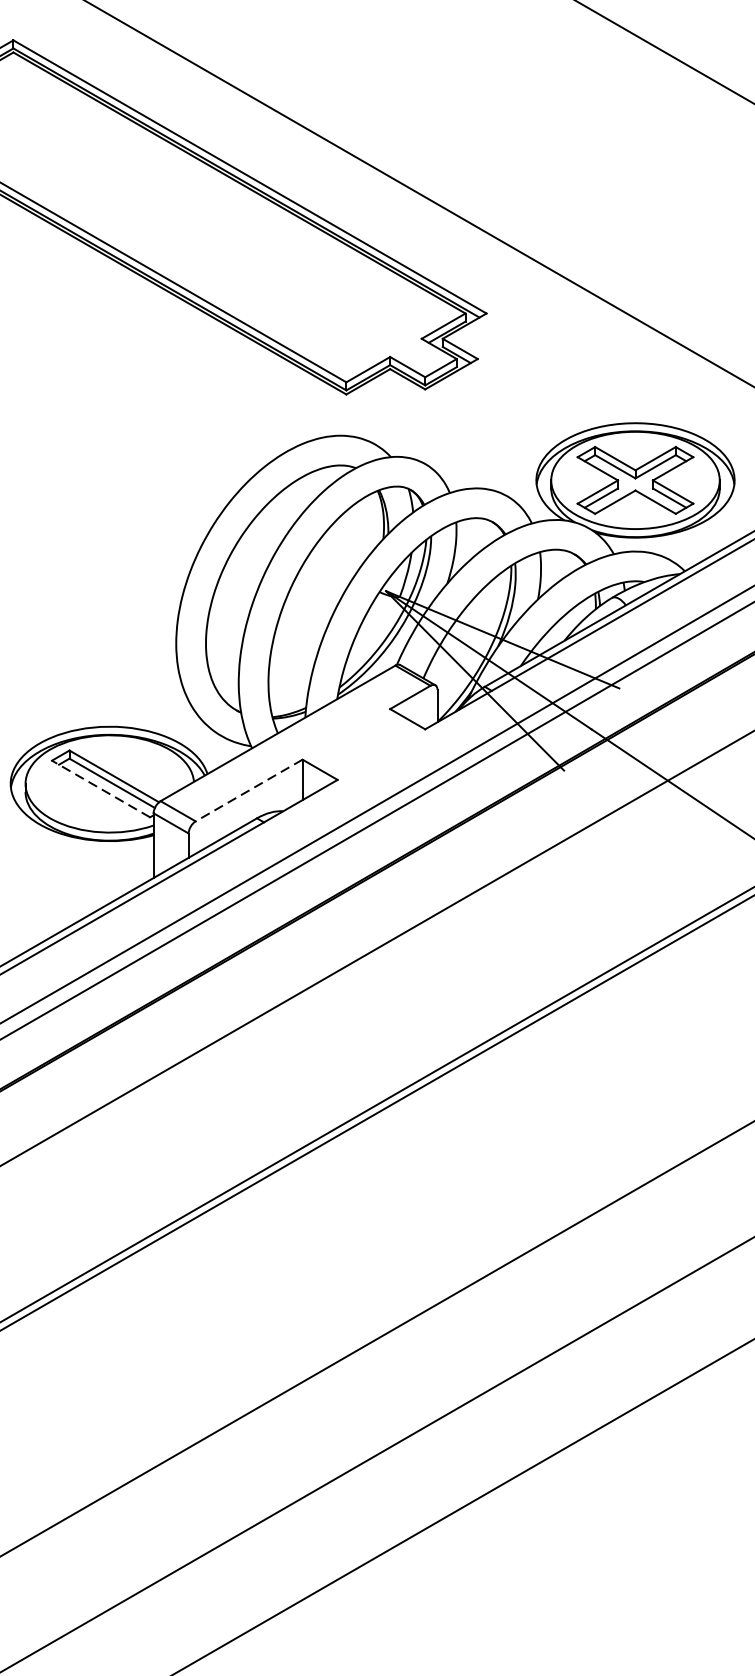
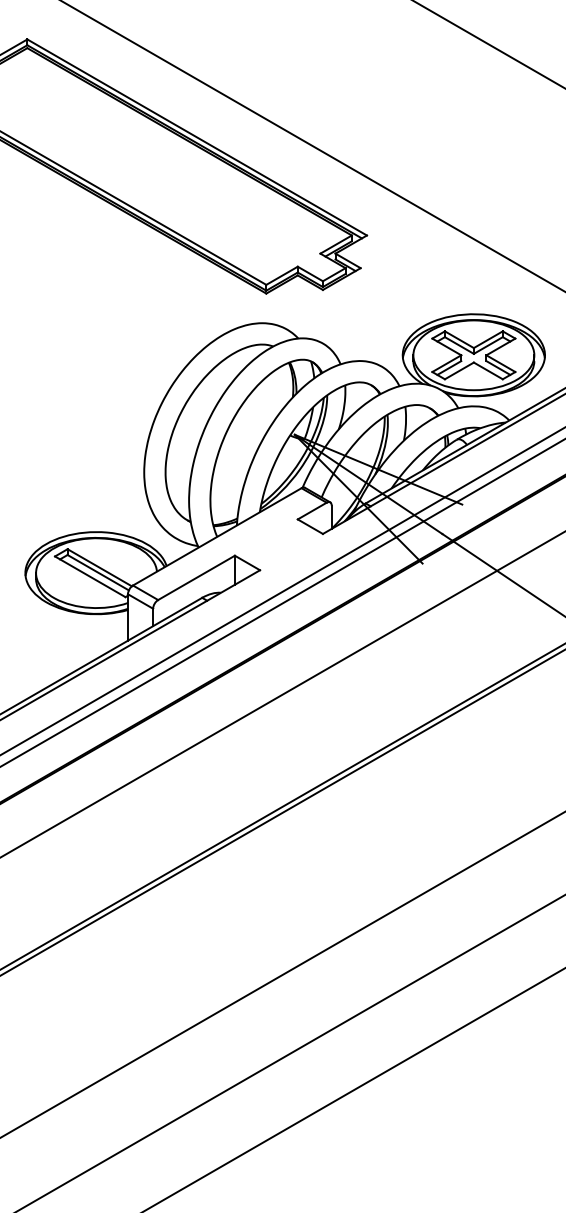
line: (101, 788) -> (90, 576), dashed -> solid
line: (249, 791) -> (196, 578), dashed -> solid

